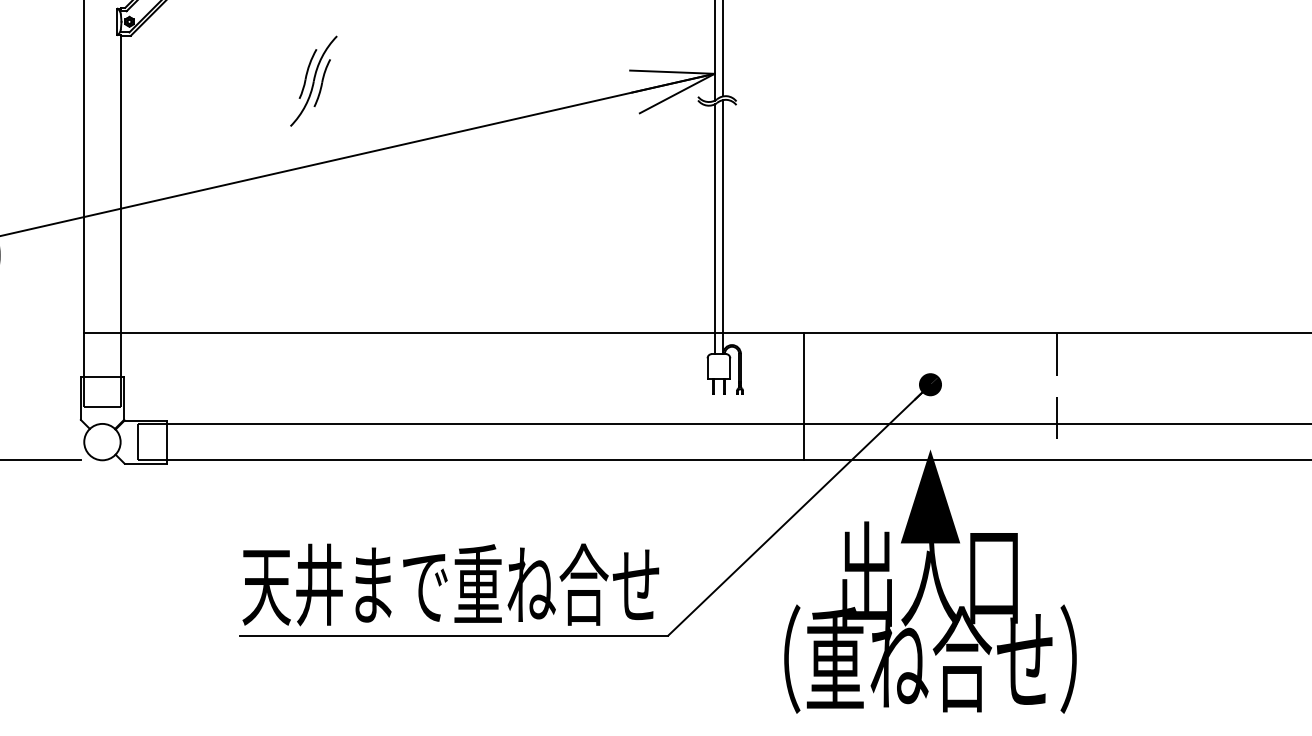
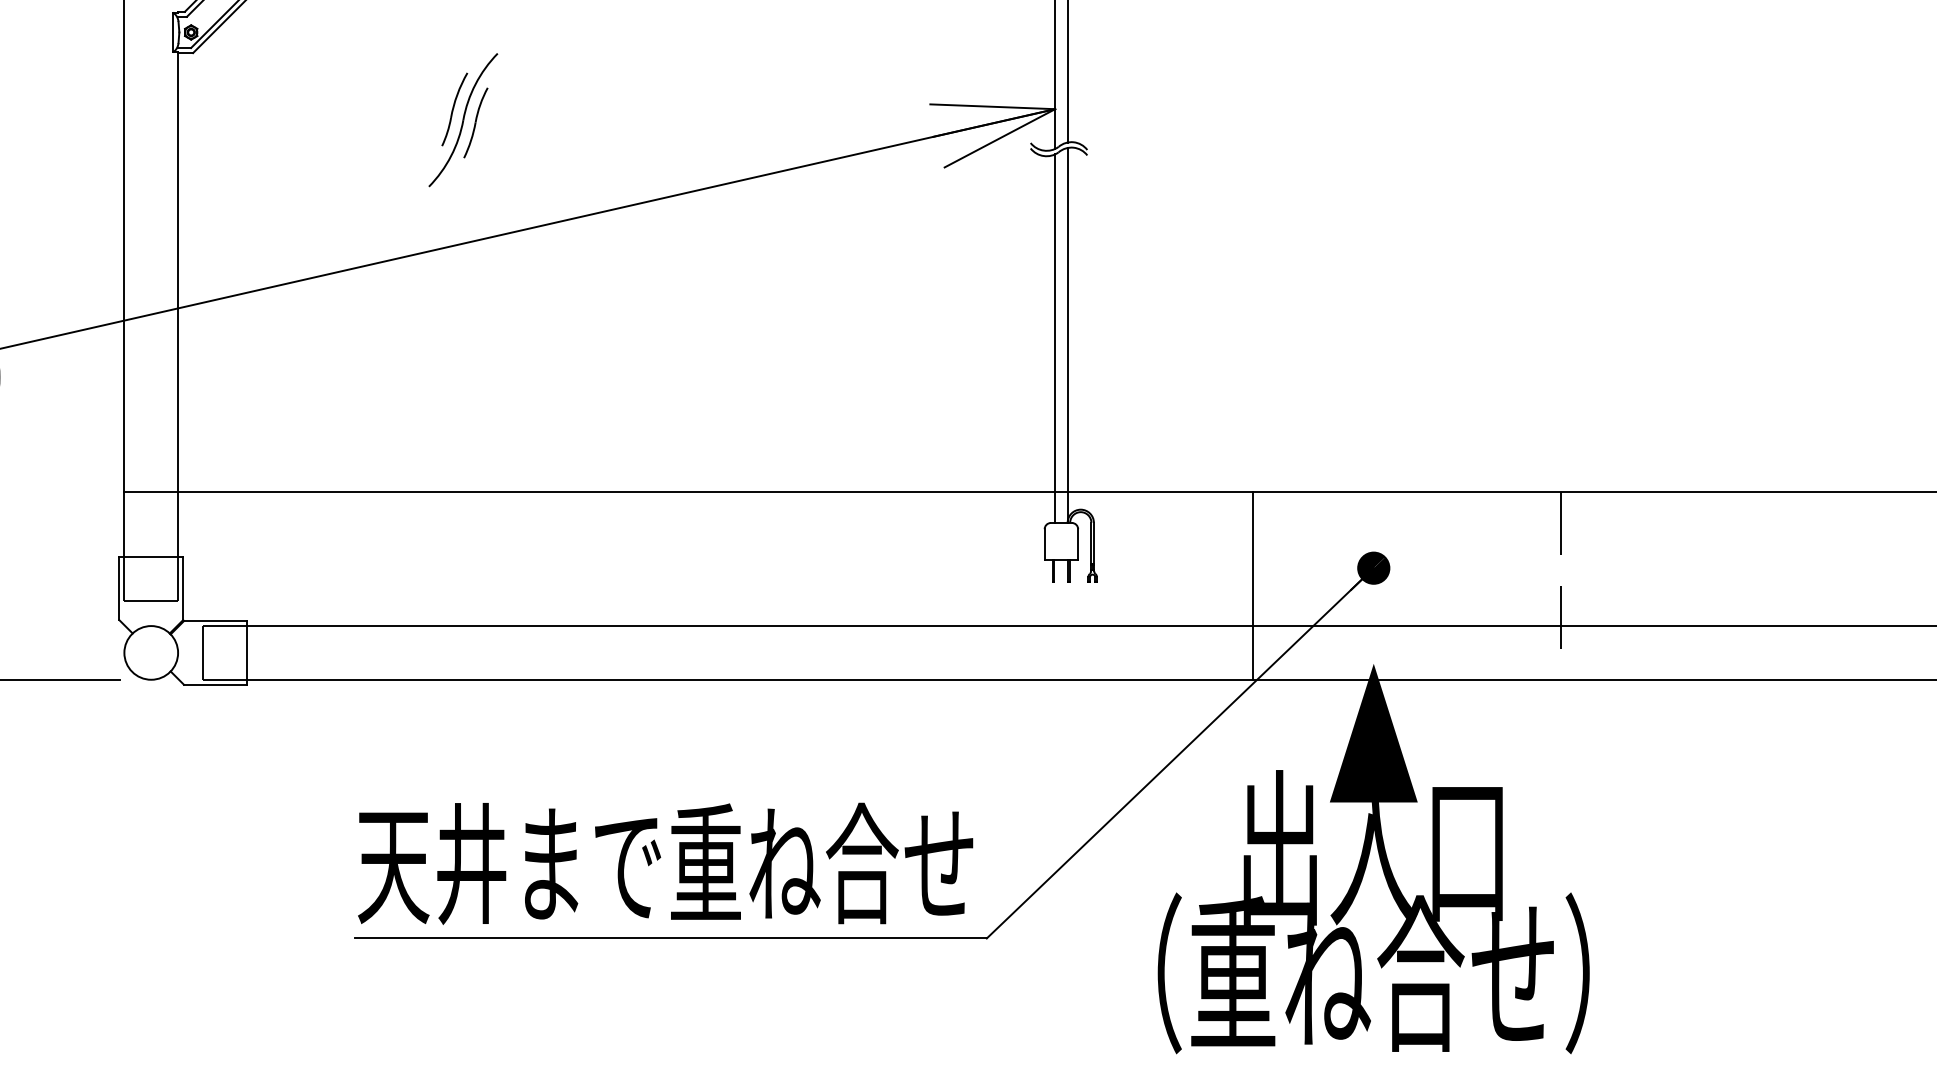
line: (803, 396) -> (1252, 585), moved

